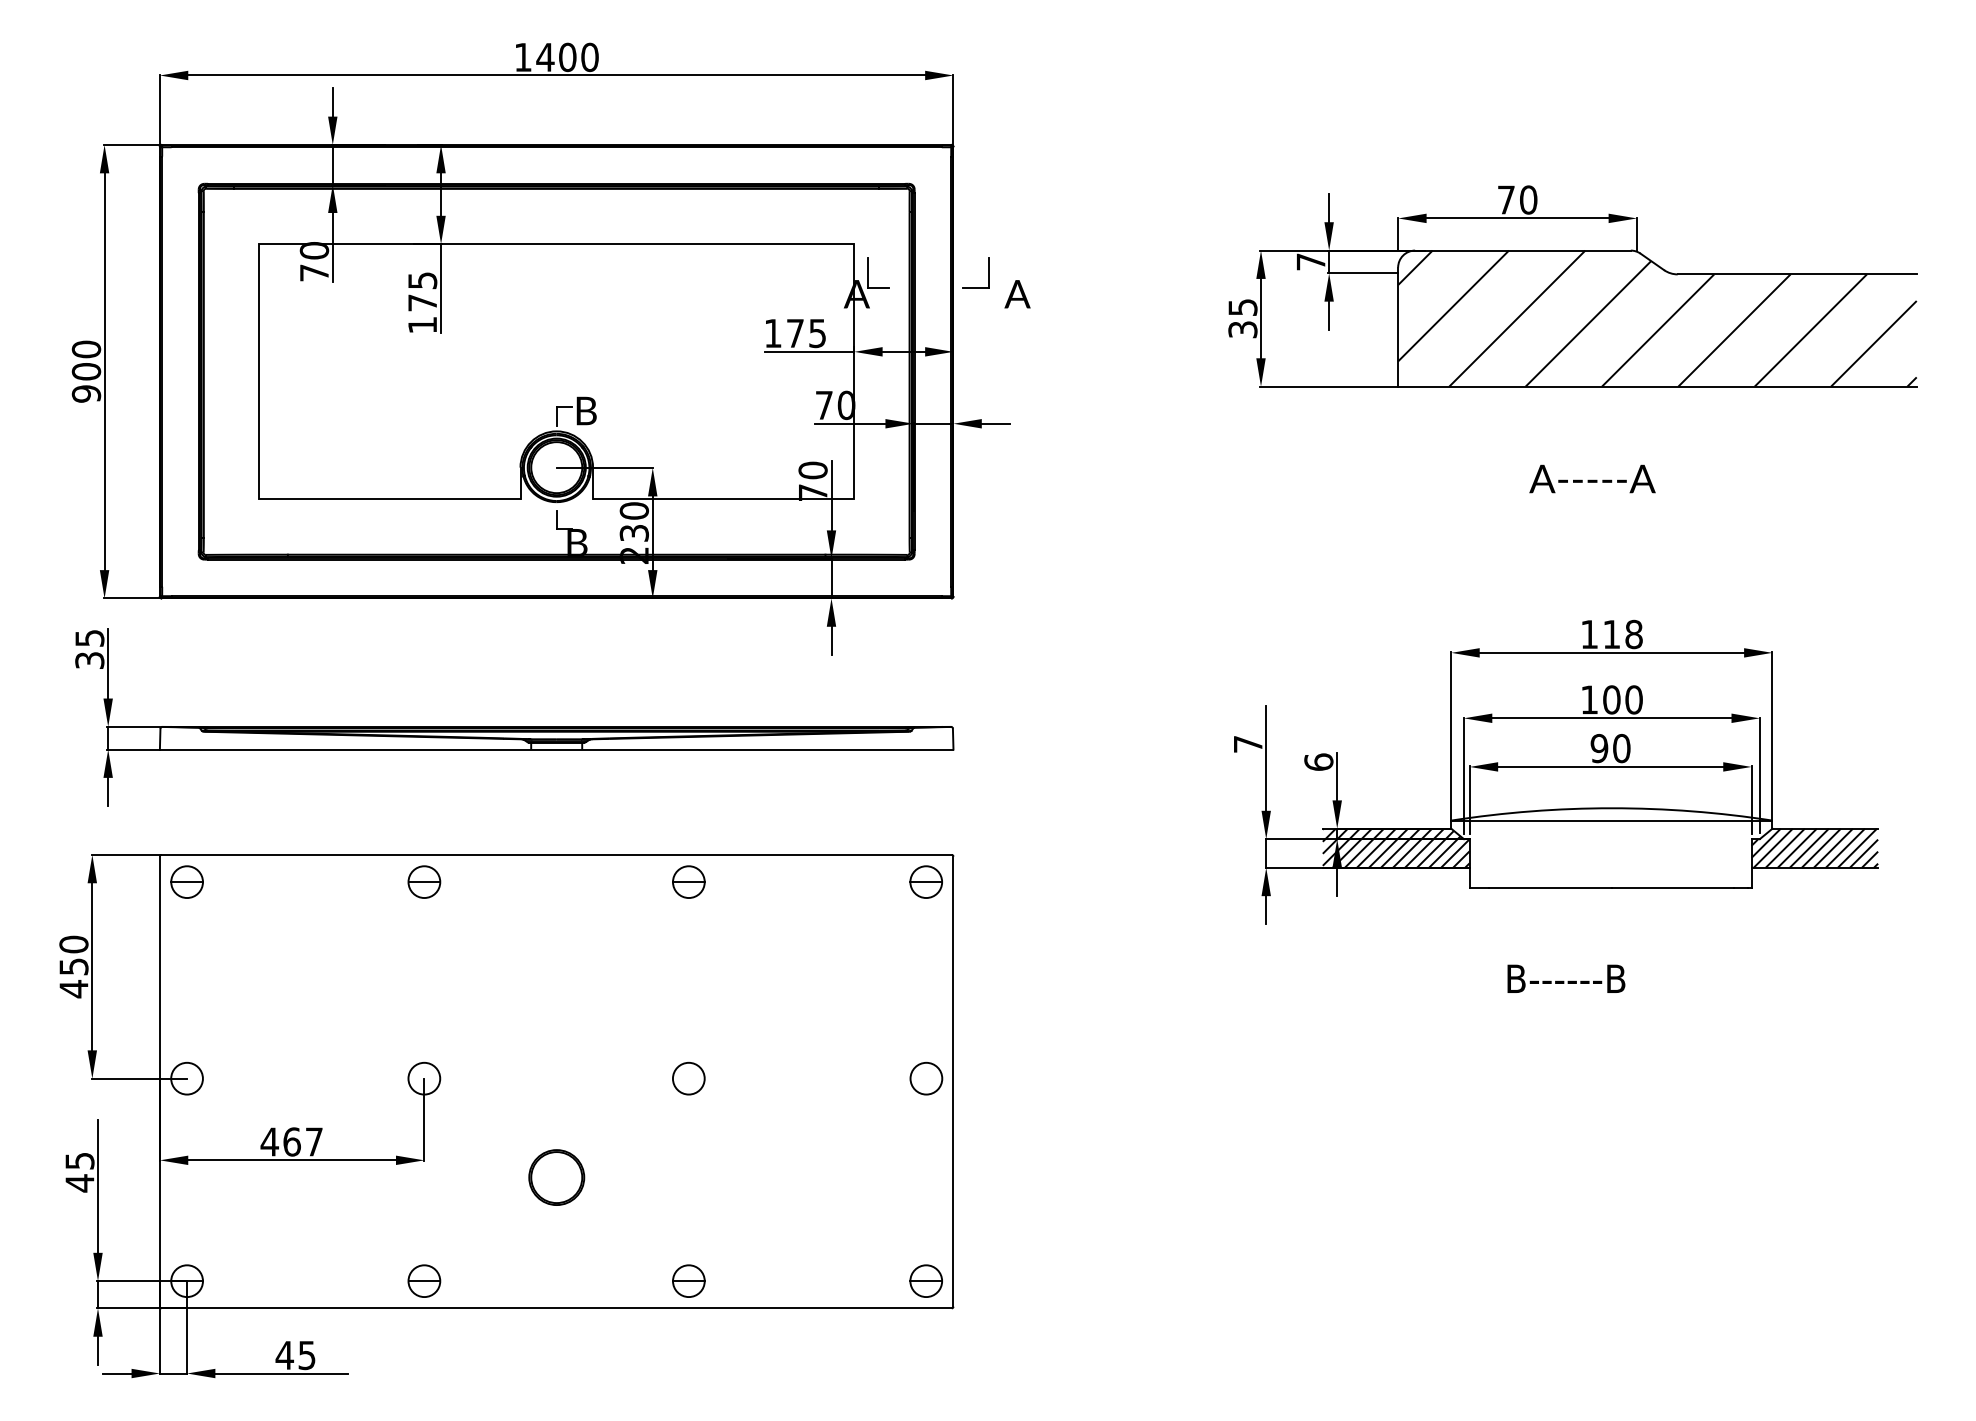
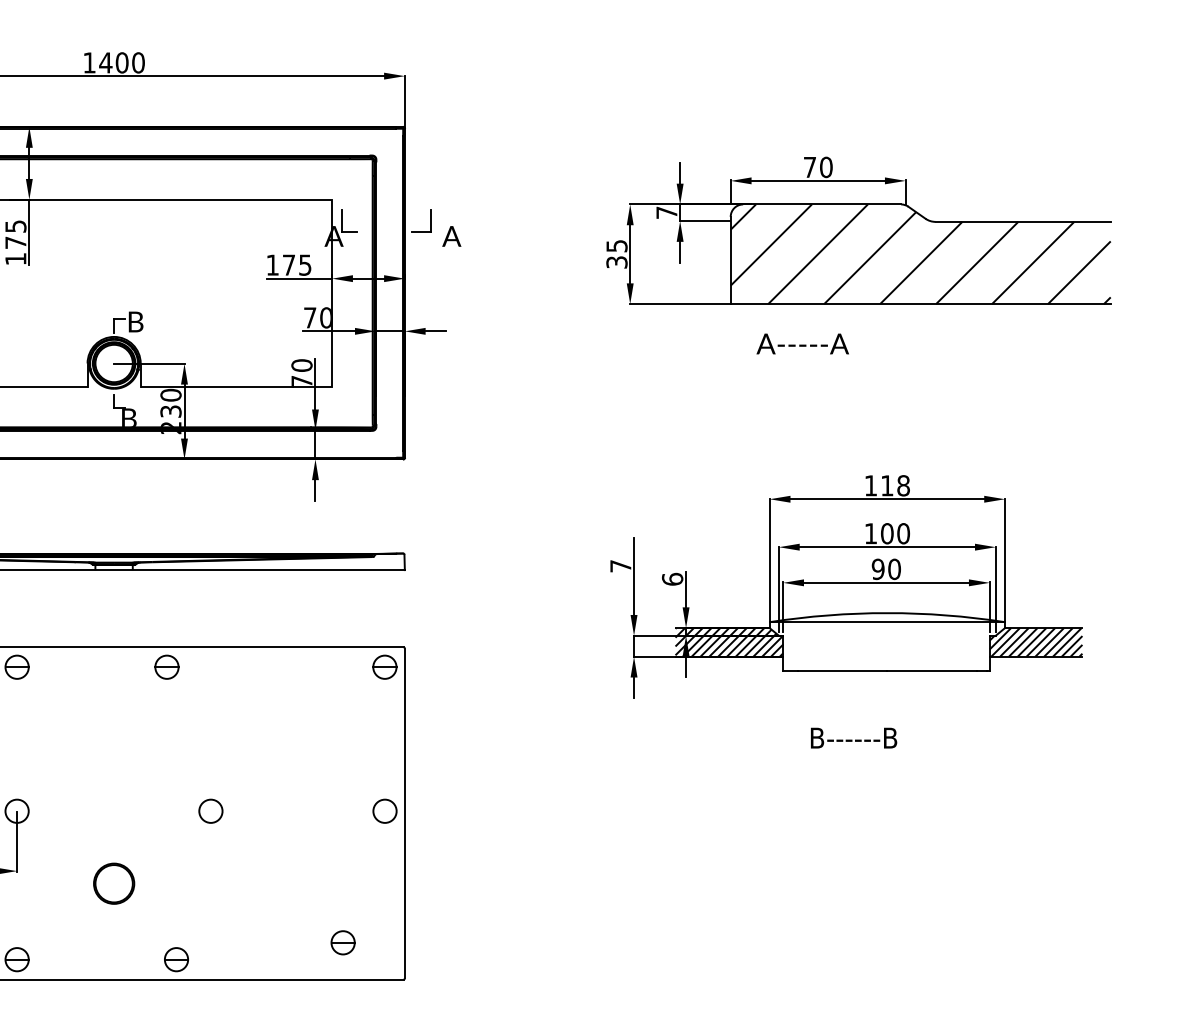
text: (1592, 478) -> (802, 343), moved
part: (688, 881) -> (166, 666), moved
part: (688, 1280) -> (176, 959), moved
part: (925, 1280) -> (342, 942), moved

